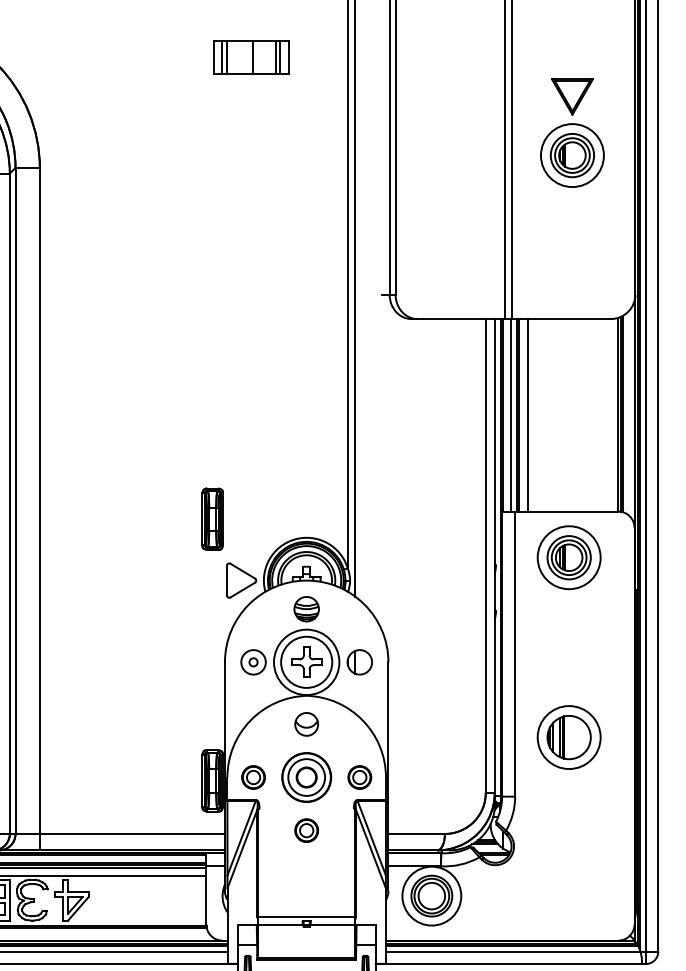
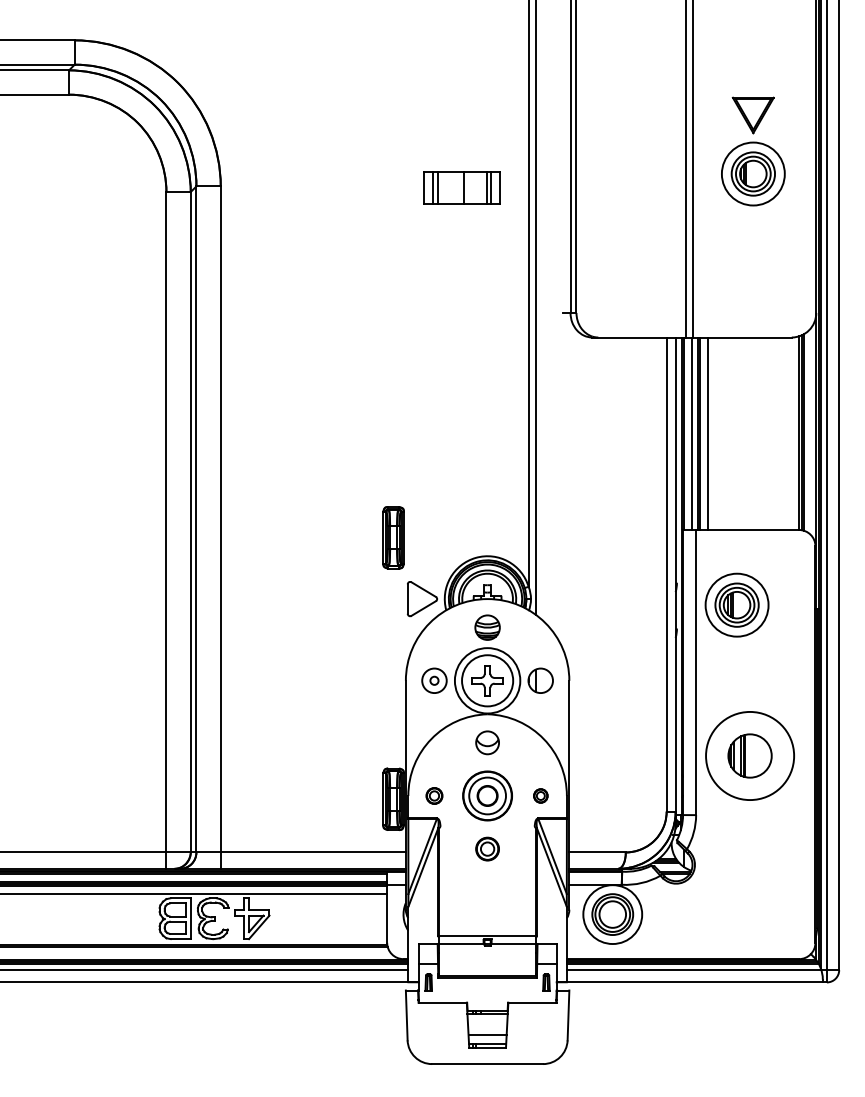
part: (250, 57) -> (461, 187), moved
part: (568, 557) -> (736, 604), moved
circle: (568, 737) -> (749, 755), size x1.4
part: (253, 777) -> (434, 795), size x0.7
part: (359, 777) -> (540, 795), size x0.6

